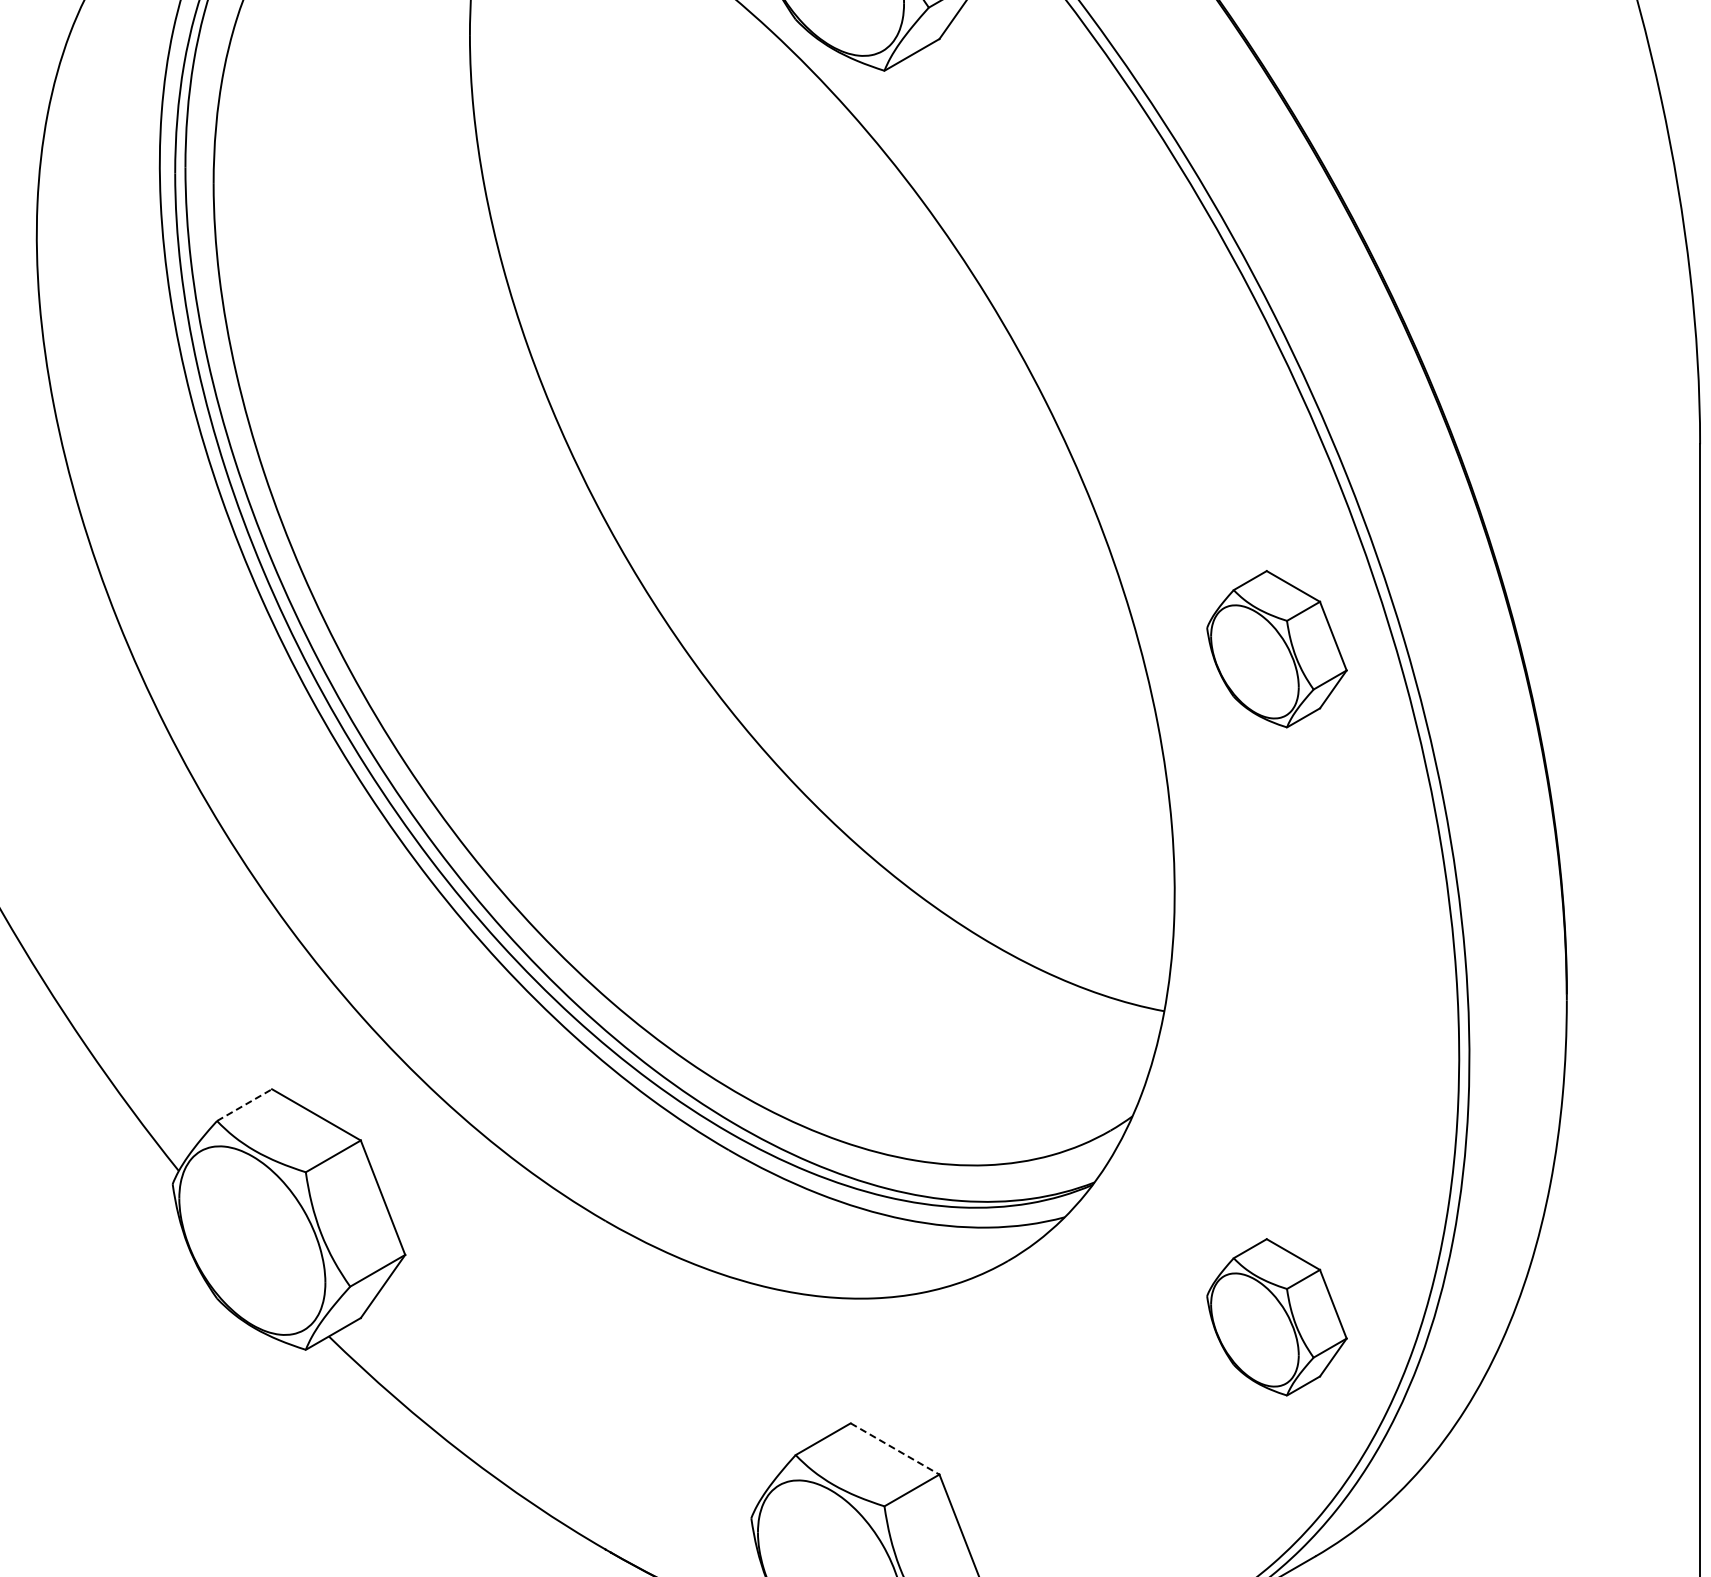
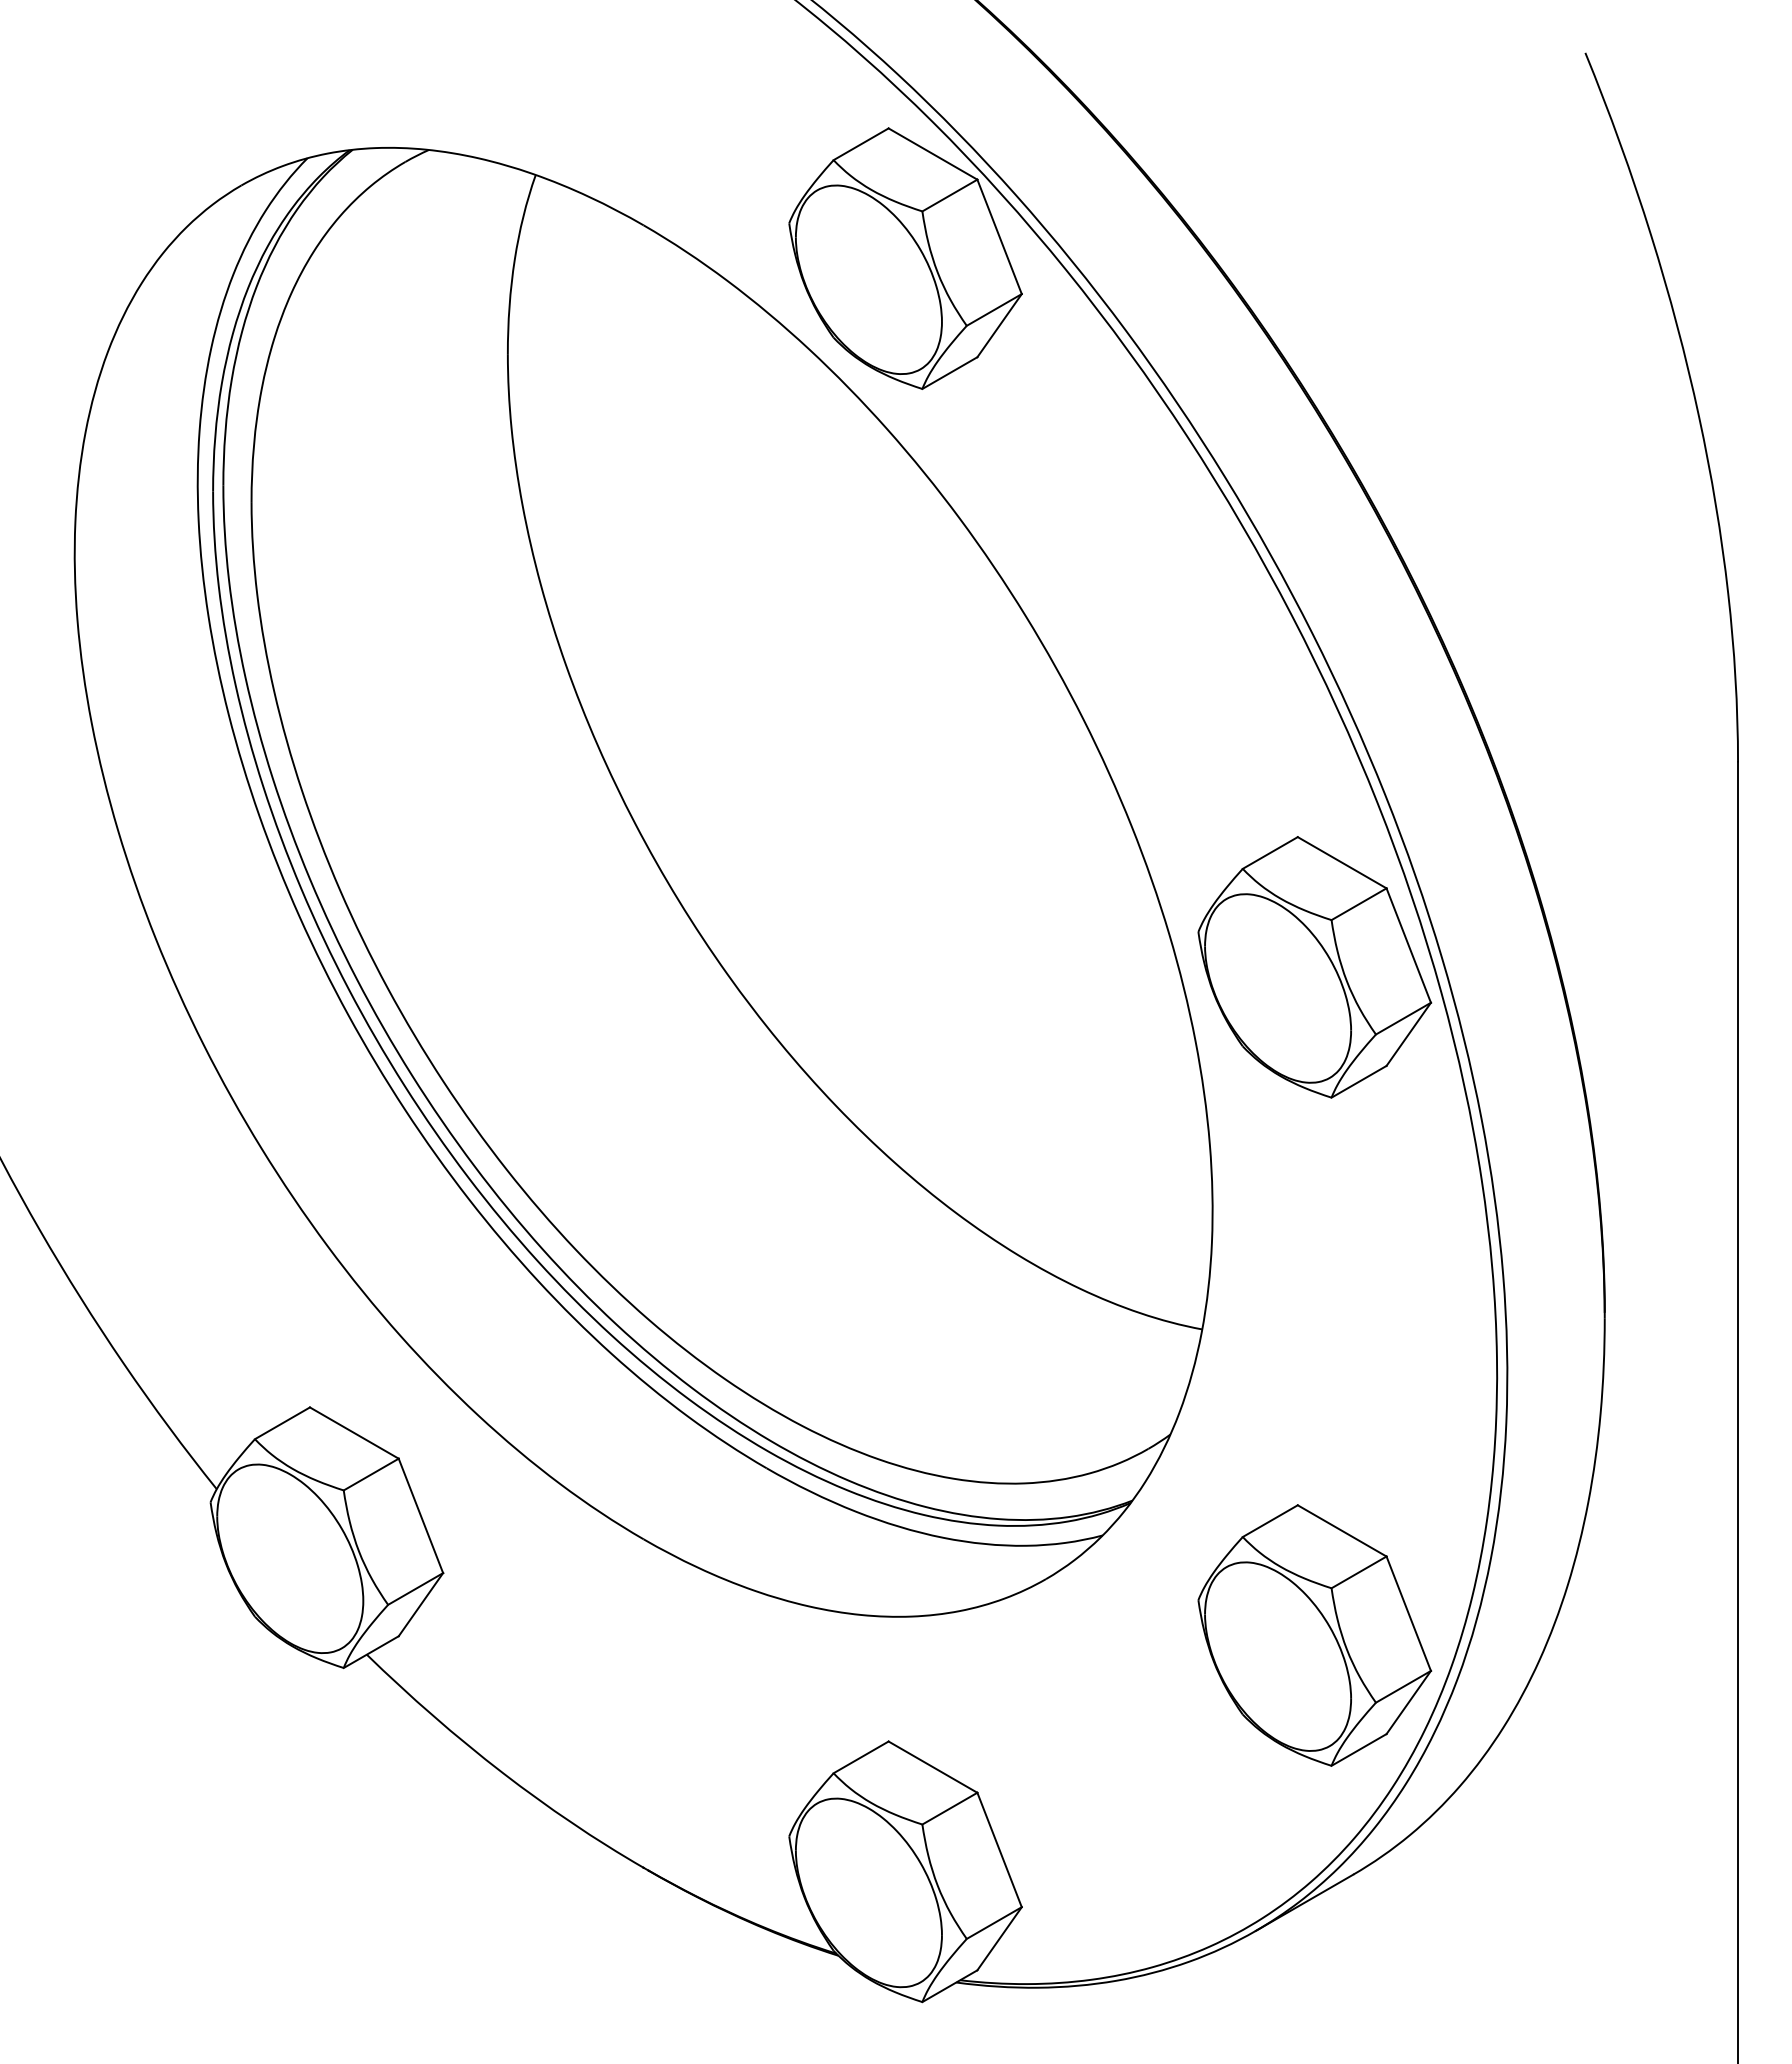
part: (1276, 649) -> (1314, 967), size x1.67
line: (244, 1105) -> (282, 1423), dashed -> solid
part: (1276, 1317) -> (1314, 1635), size x1.67
line: (895, 1449) -> (933, 1767), dashed -> solid

